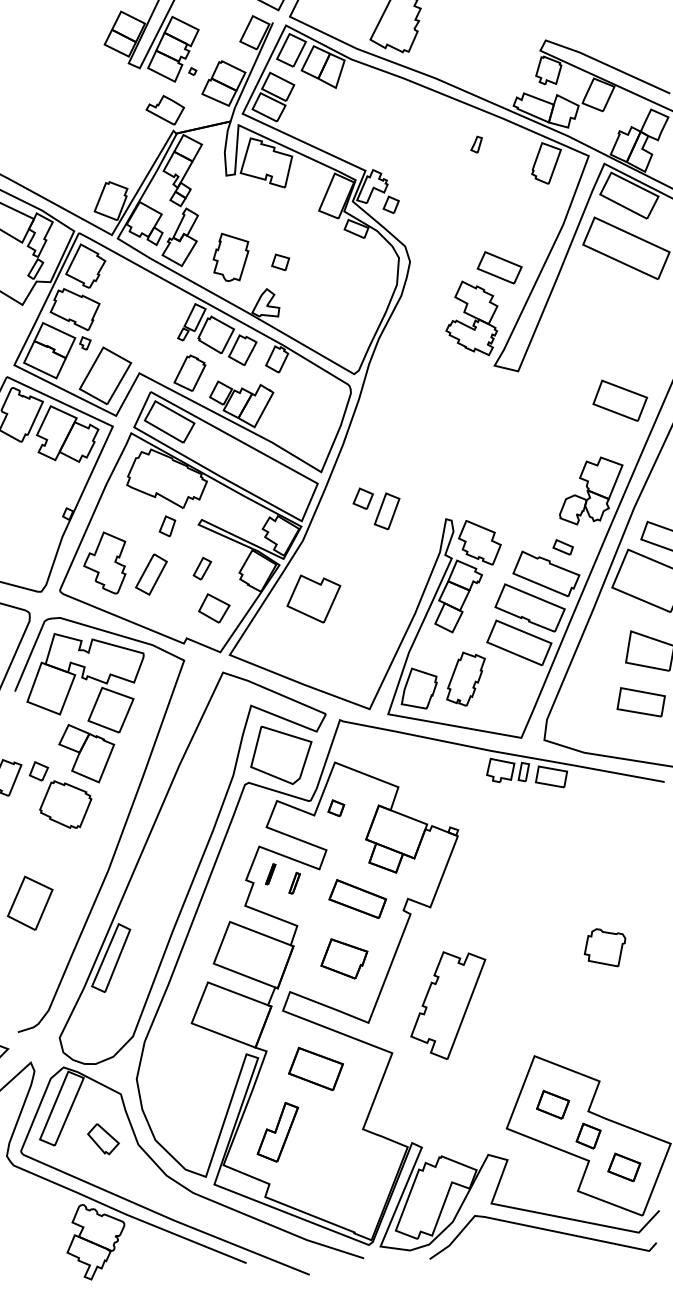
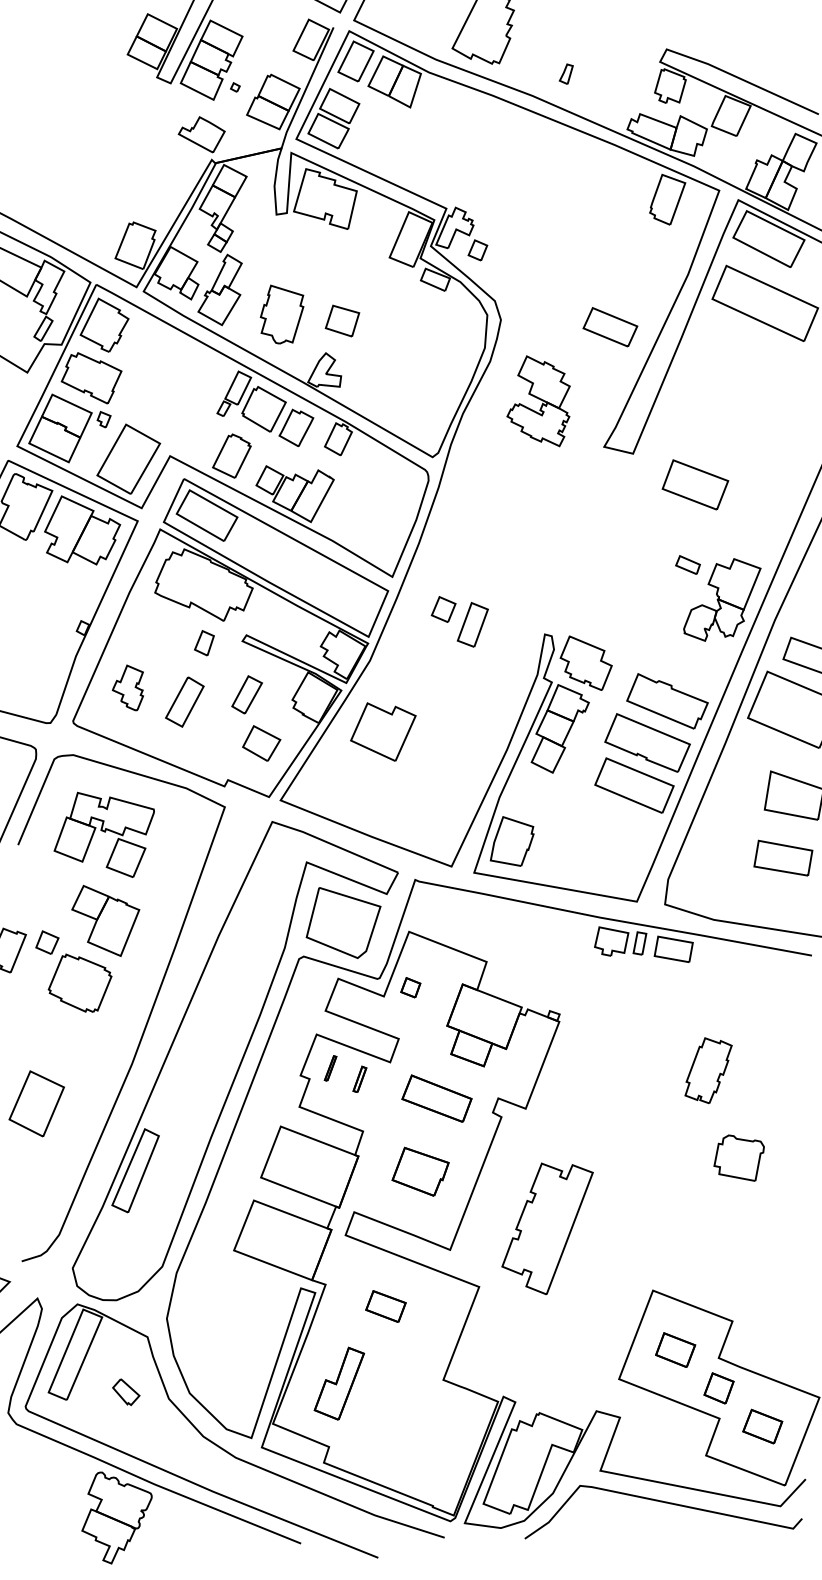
part: (476, 144) -> (566, 73), moved
part: (280, 261) -> (342, 319), size x1.6
part: (471, 318) -> (538, 401), moved
part: (620, 400) -> (695, 484), moved
part: (562, 547) -> (687, 565), moved
part: (104, 562) -> (127, 687), size x0.6
part: (202, 568) -> (247, 694), size x1.4
part: (465, 678) -> (707, 1069), moved
part: (85, 683) -> (104, 835), size x0.7
part: (315, 1069) -> (385, 1306), size x0.6
part: (103, 1139) -> (126, 1392), size x0.7

